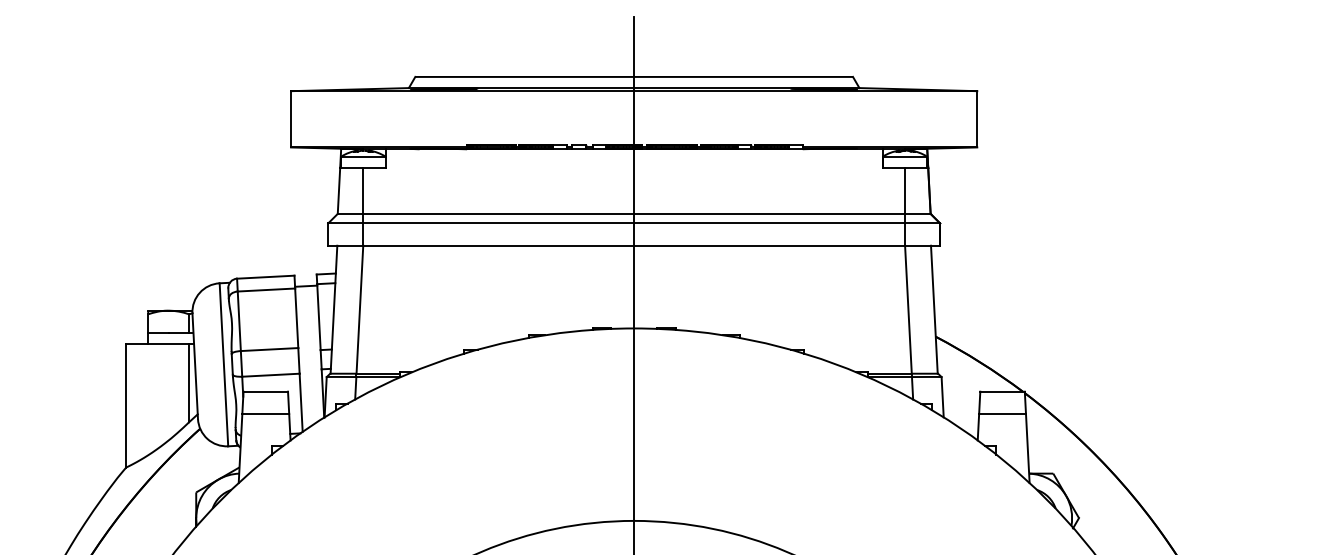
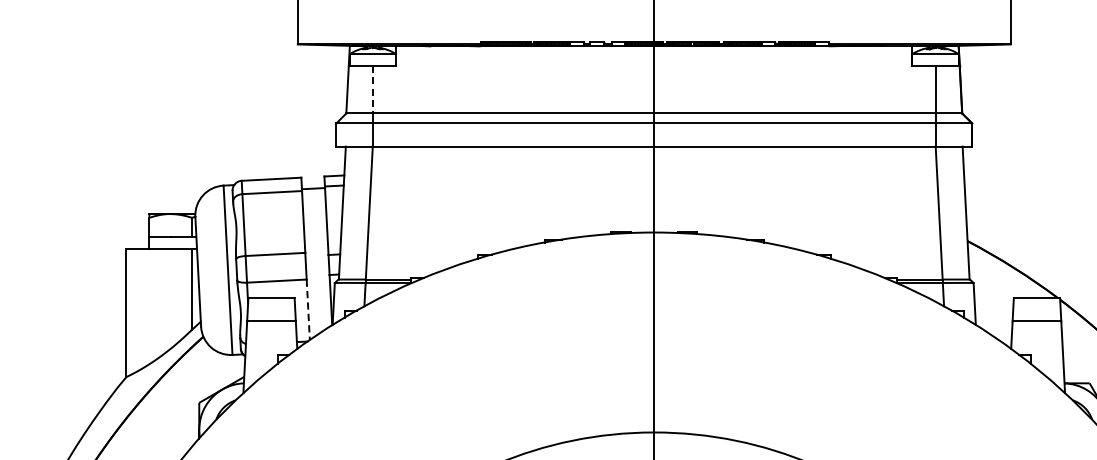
line: (363, 191) -> (373, 90), solid -> dashed
line: (301, 403) -> (308, 310), solid -> dashed

